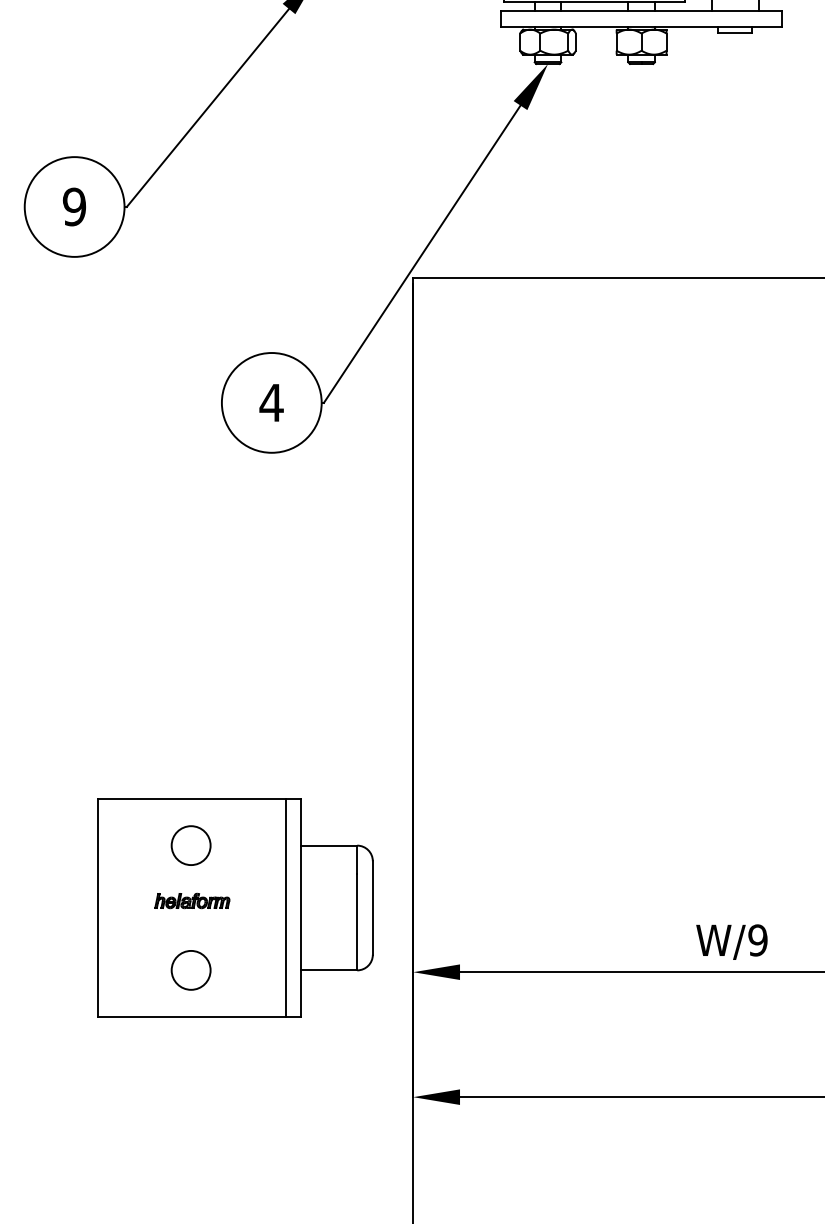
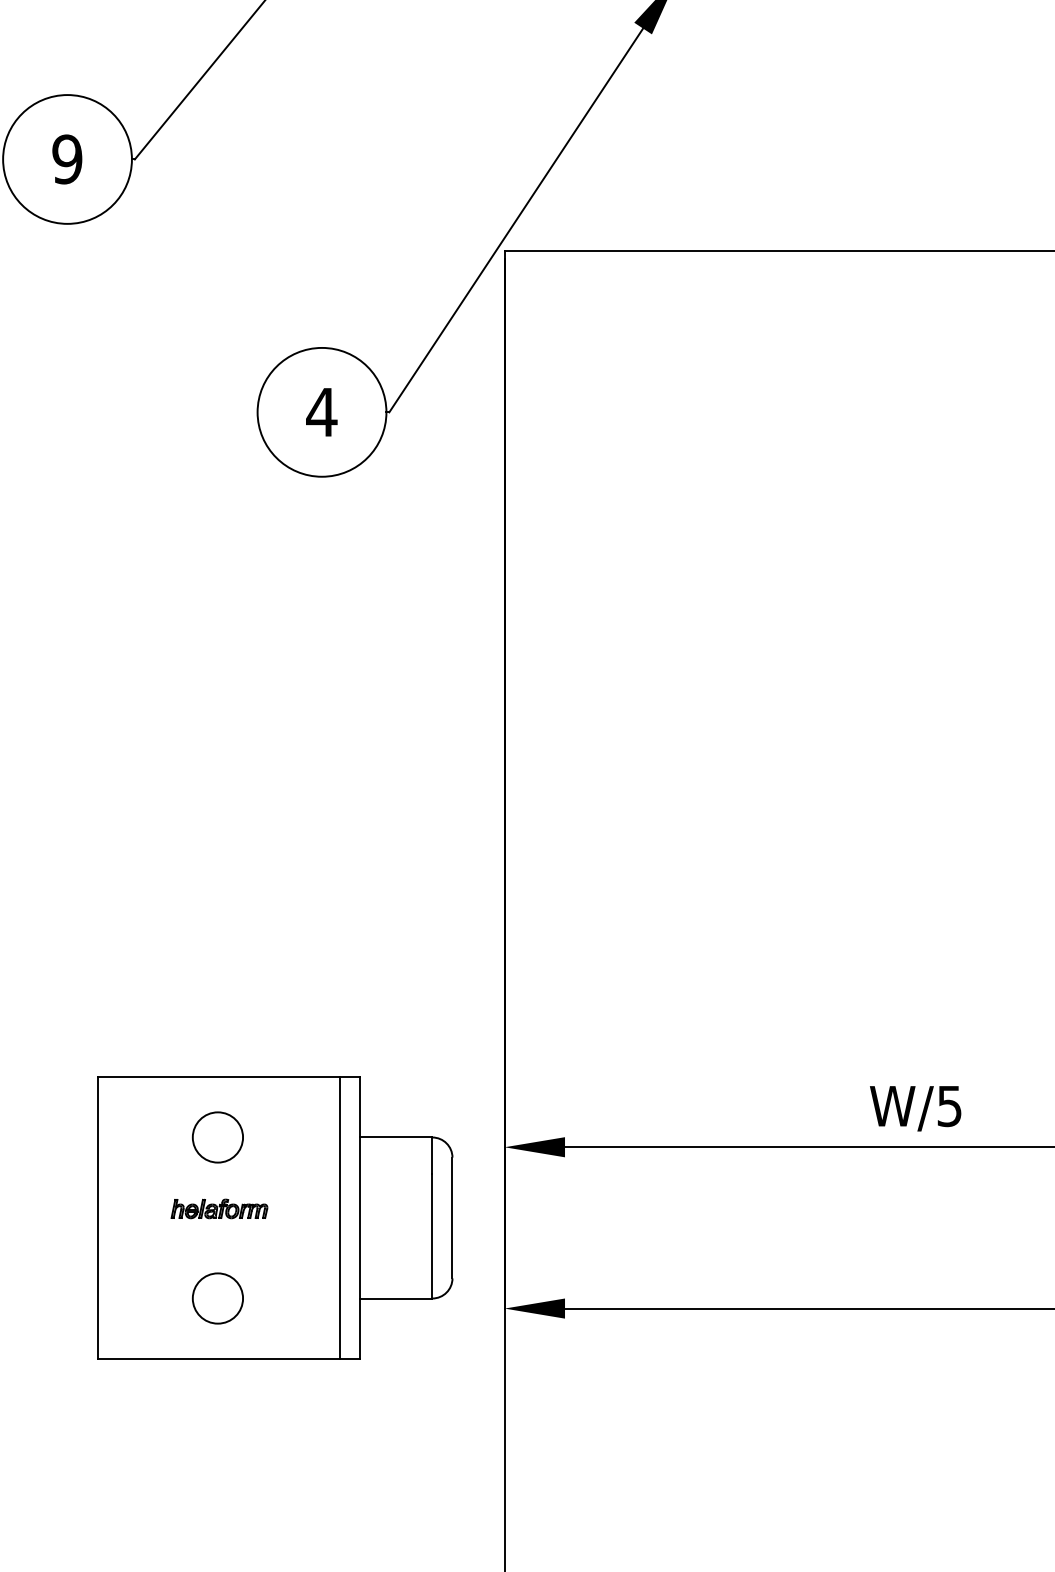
part: (235, 907) -> (275, 1217), moved
text: (757, 940) -> (949, 1106), W/9 -> W/5

